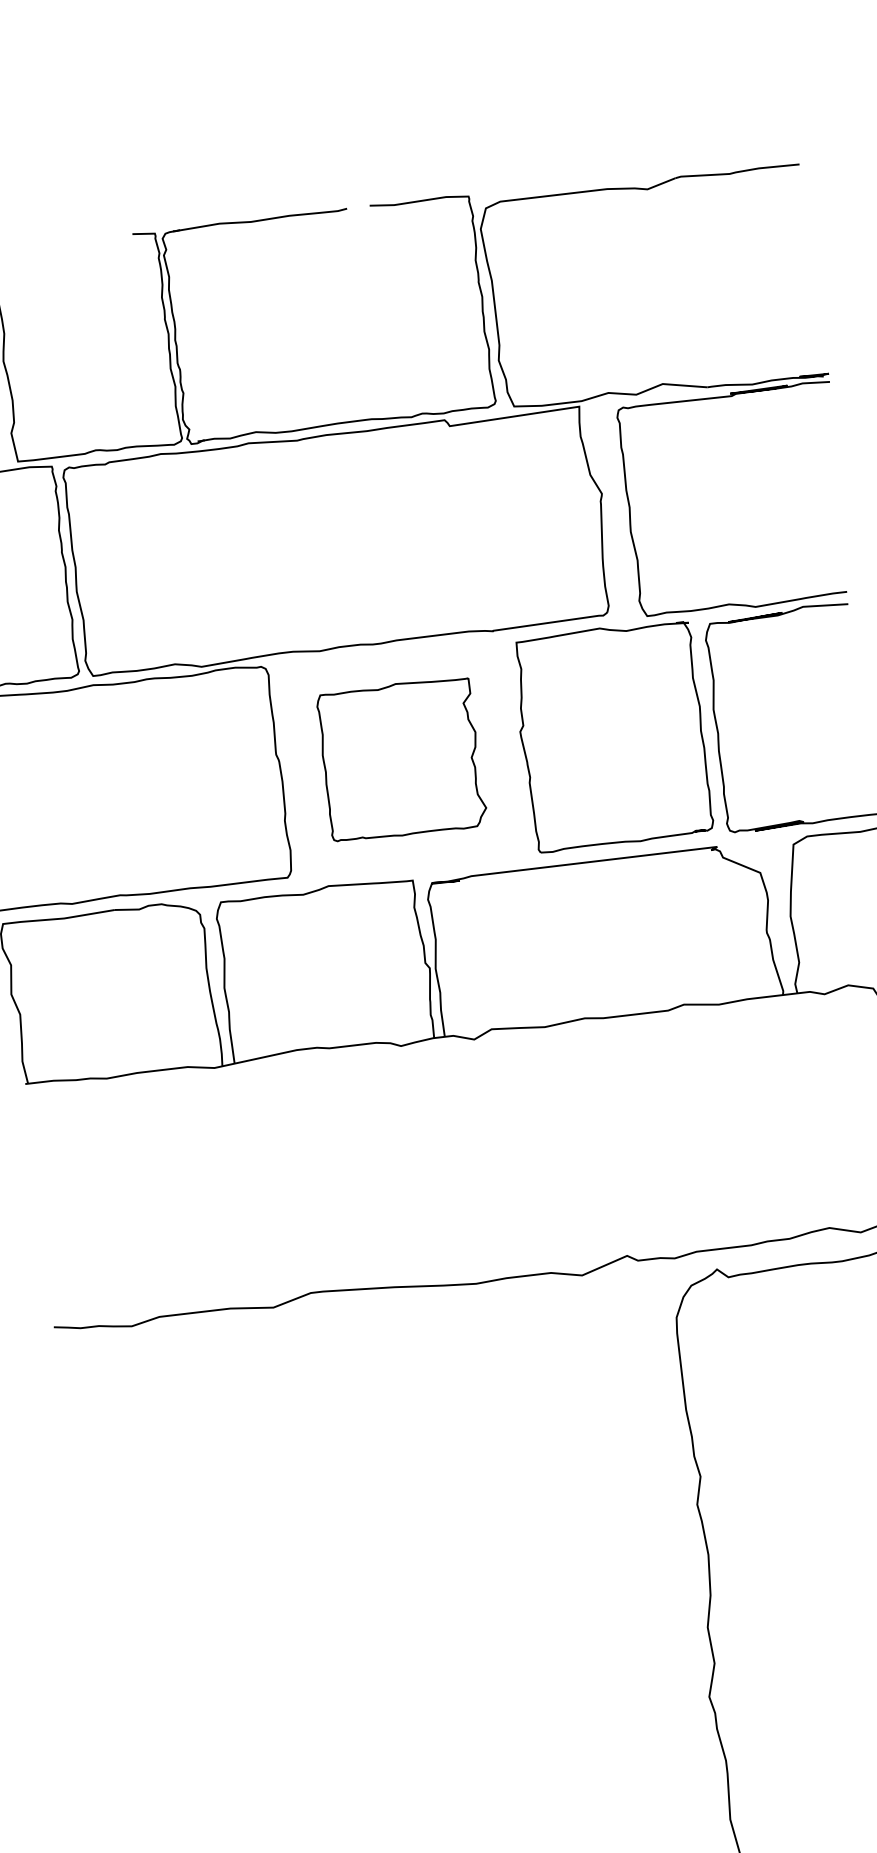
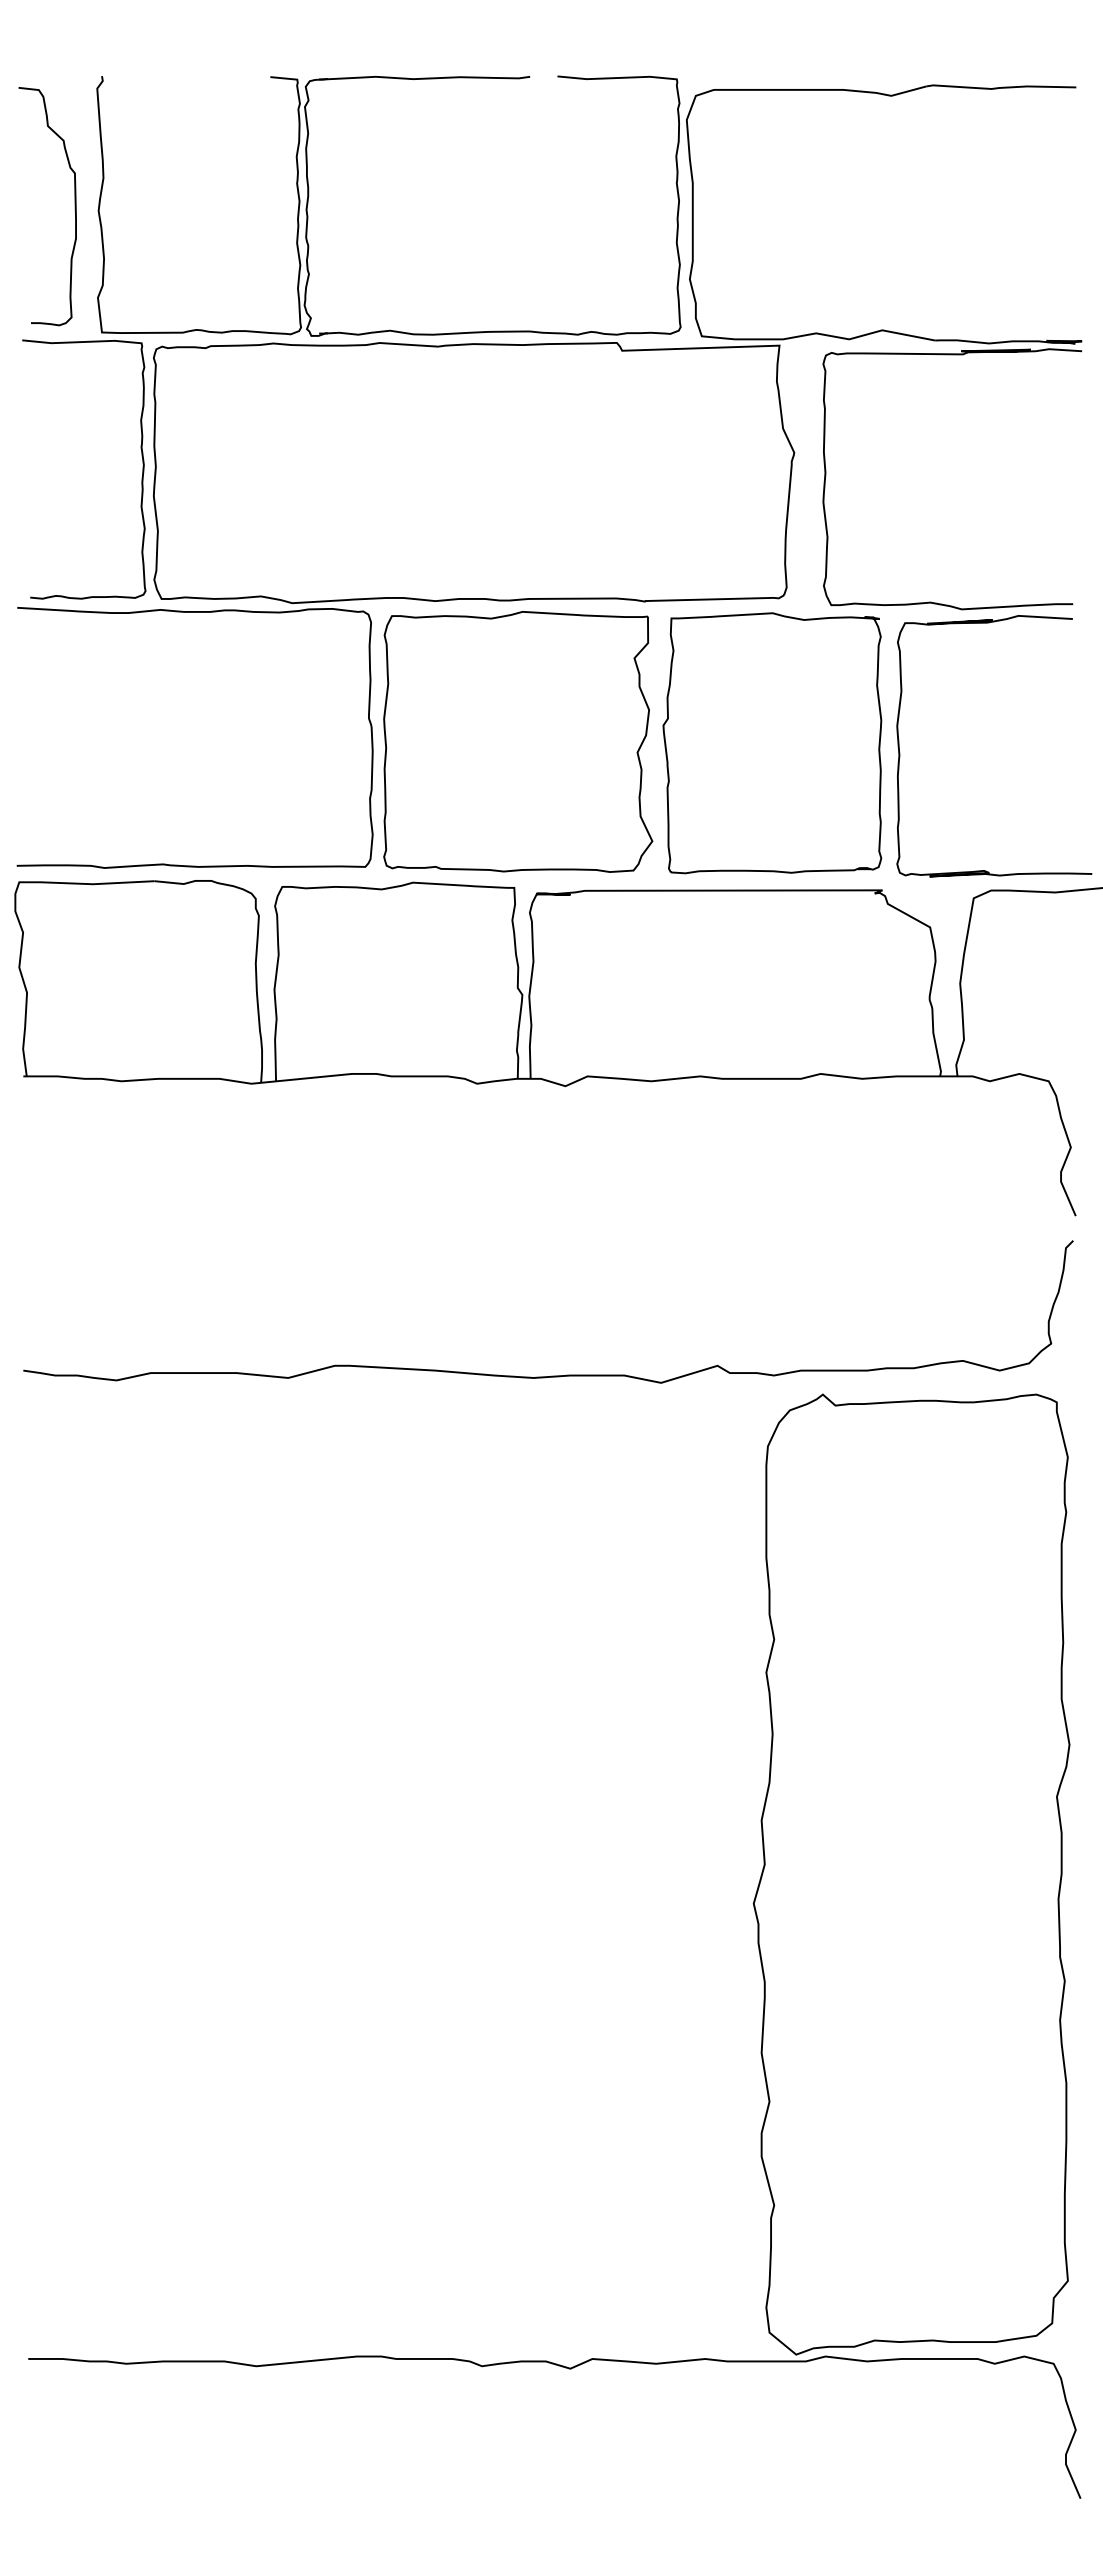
part: (402, 759) -> (518, 741), size x1.43

